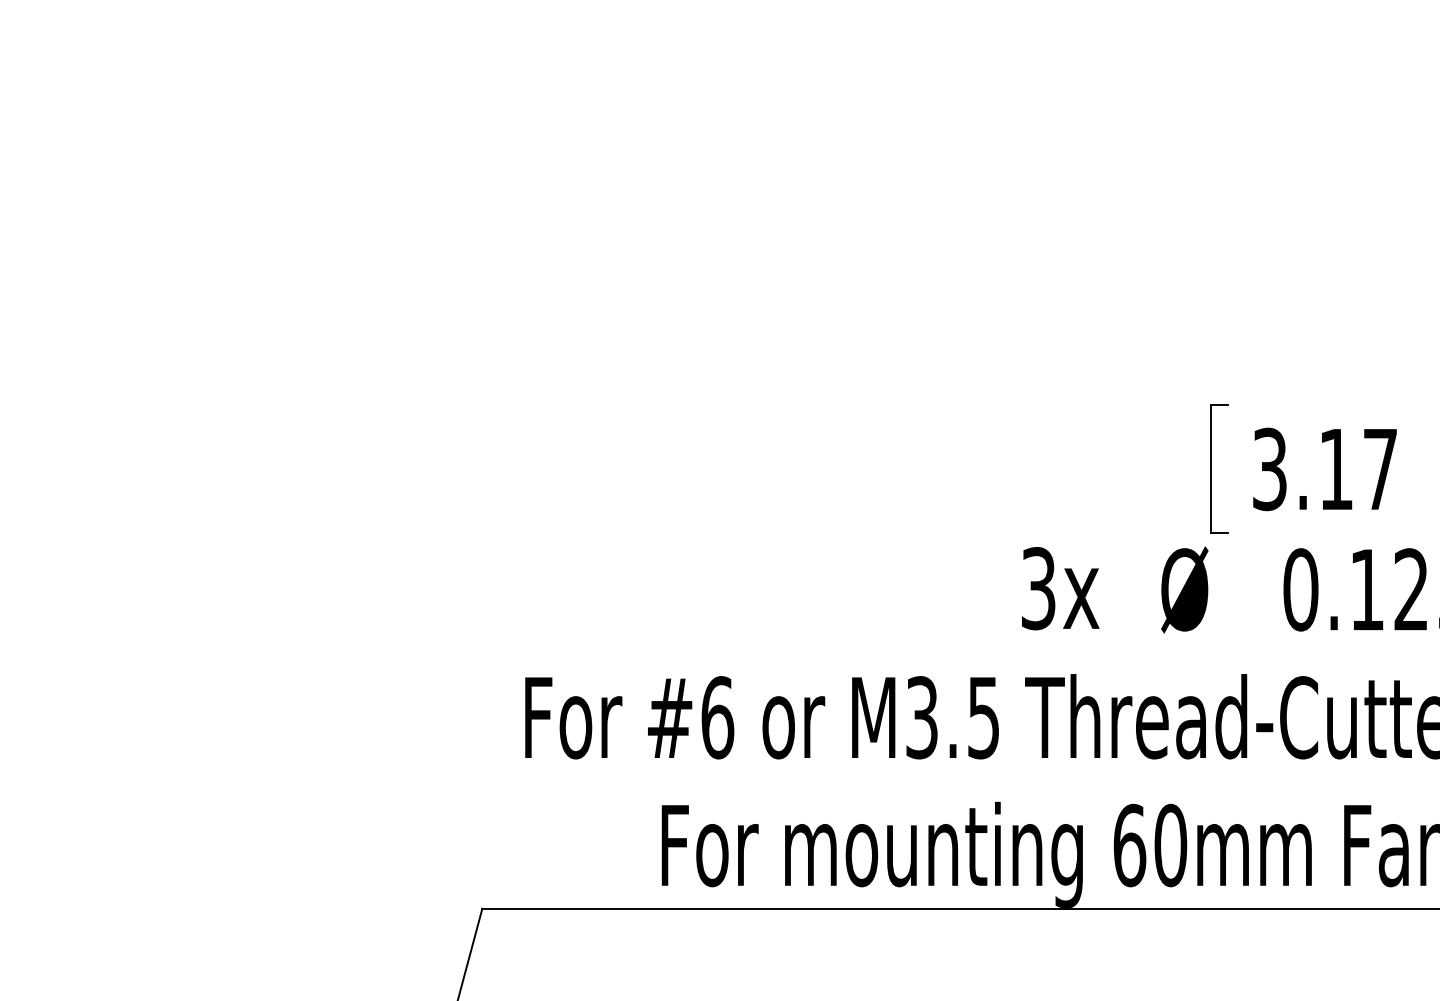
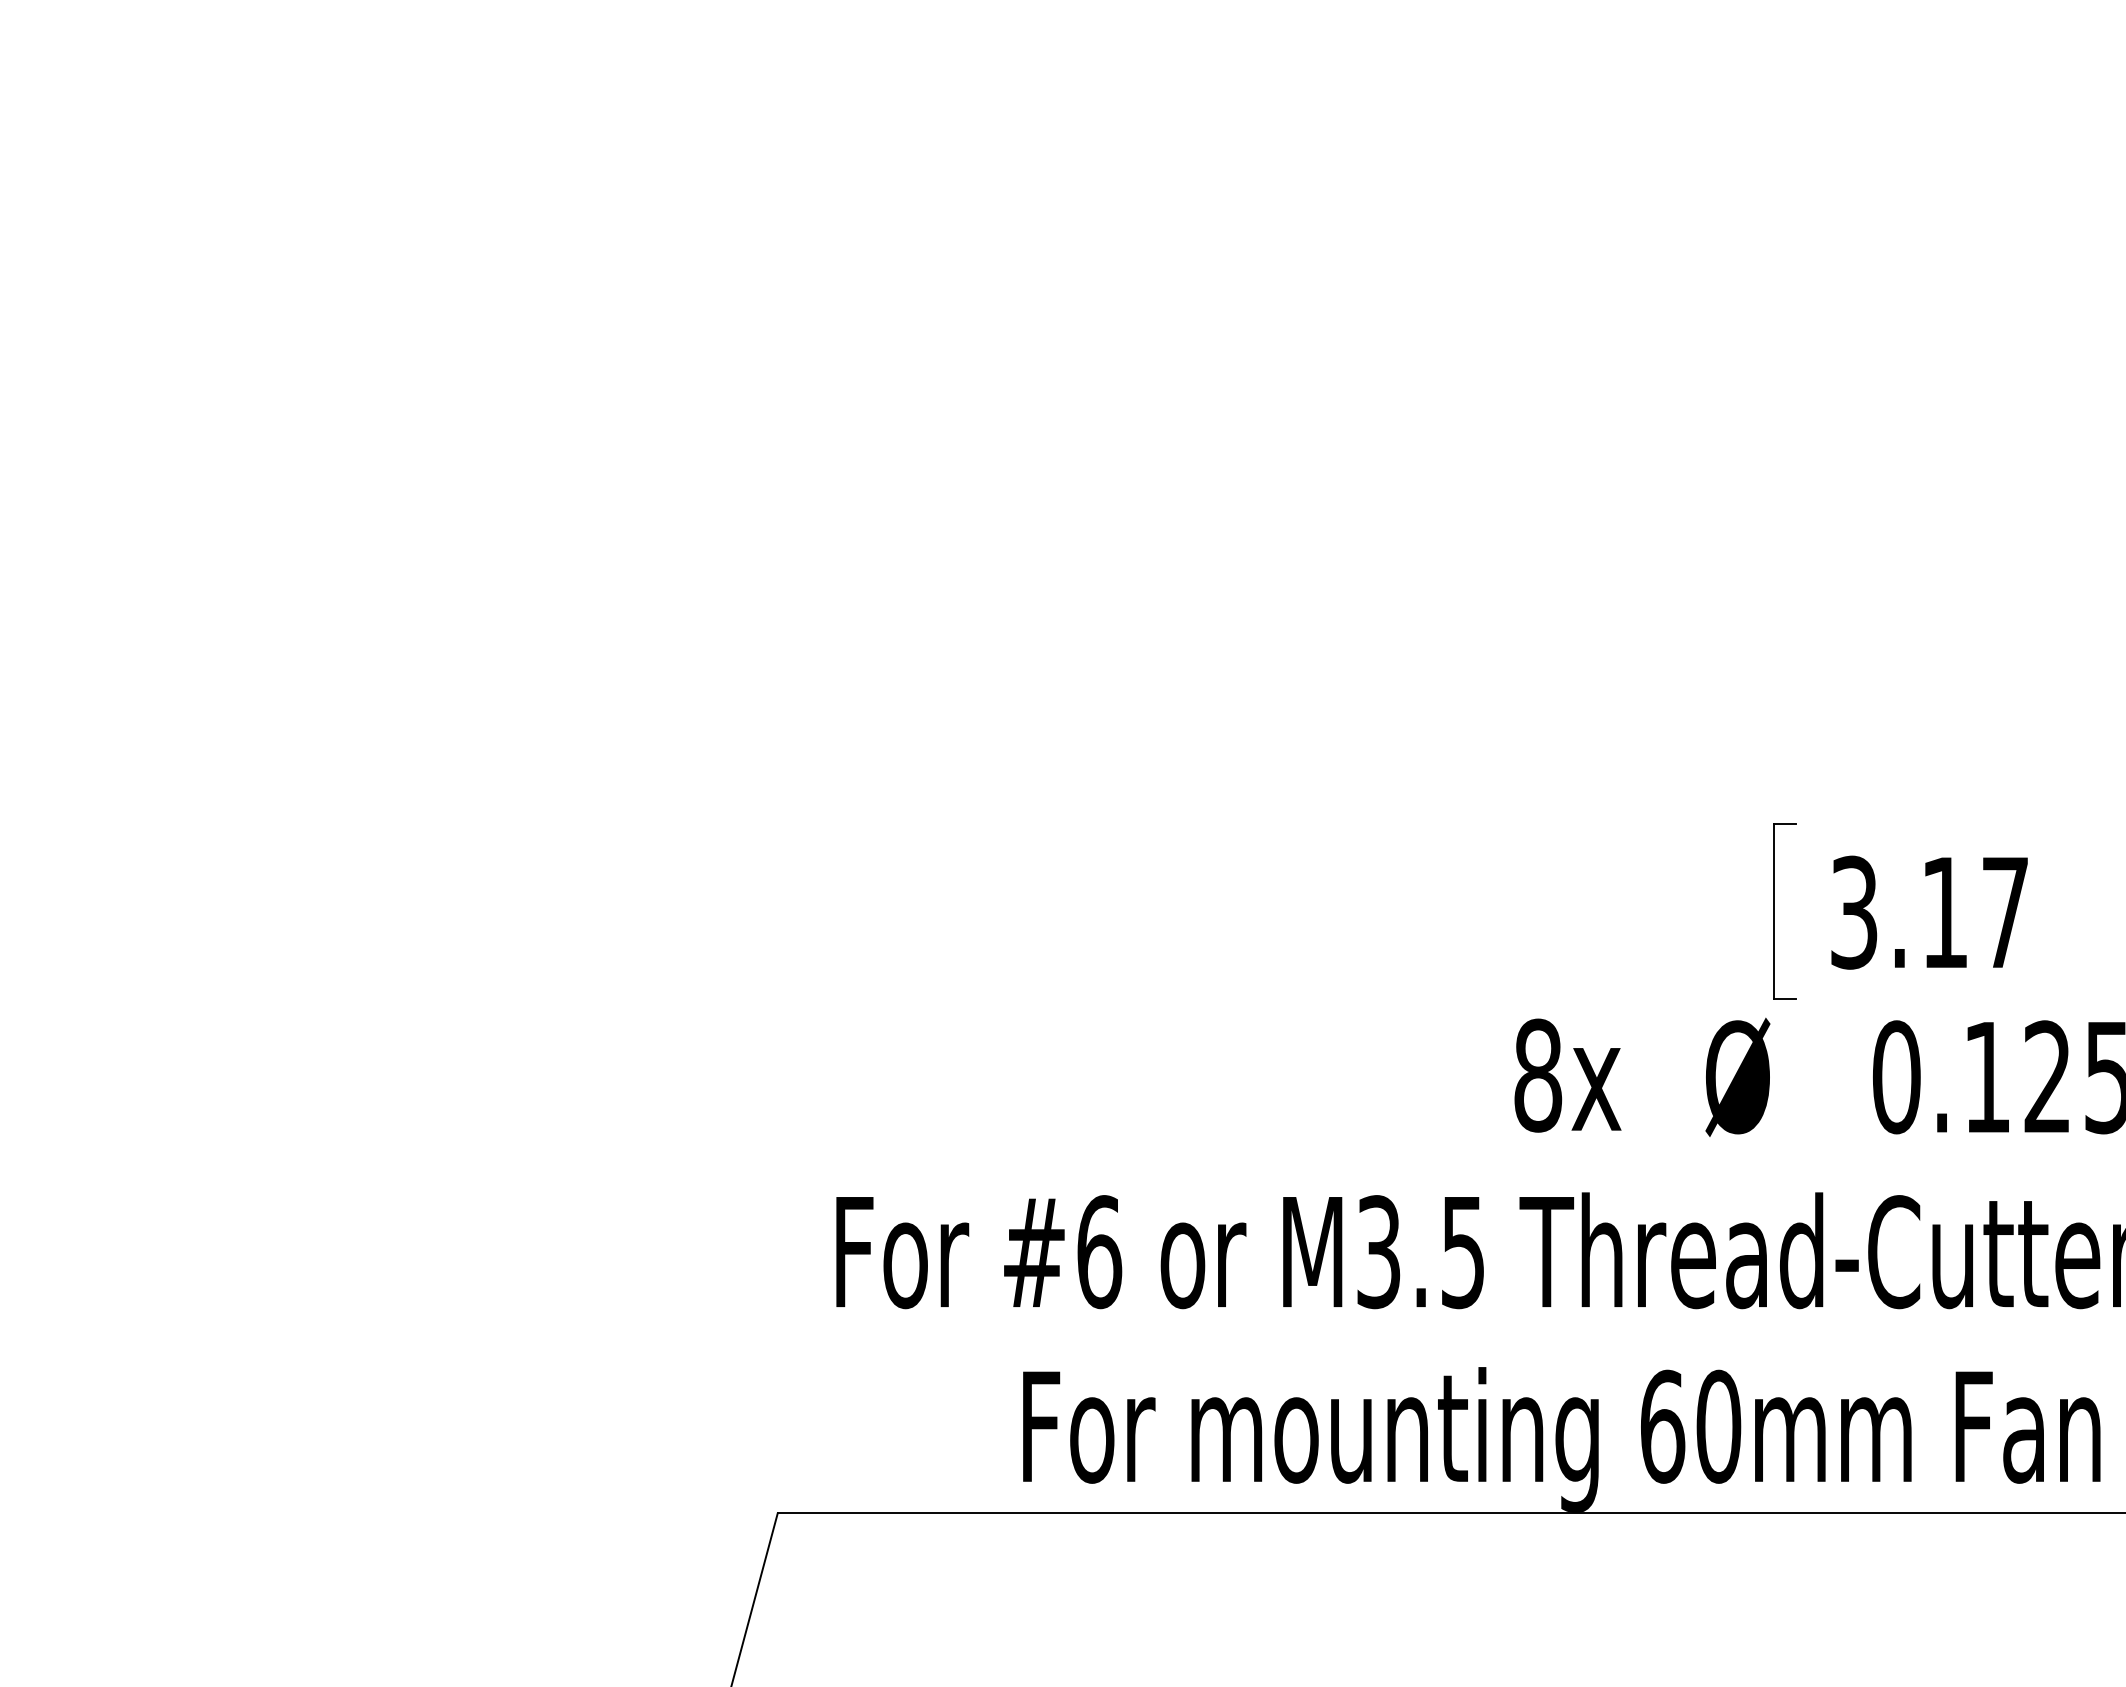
text: (1038, 588) -> (1538, 1075), 3x -> 8x

